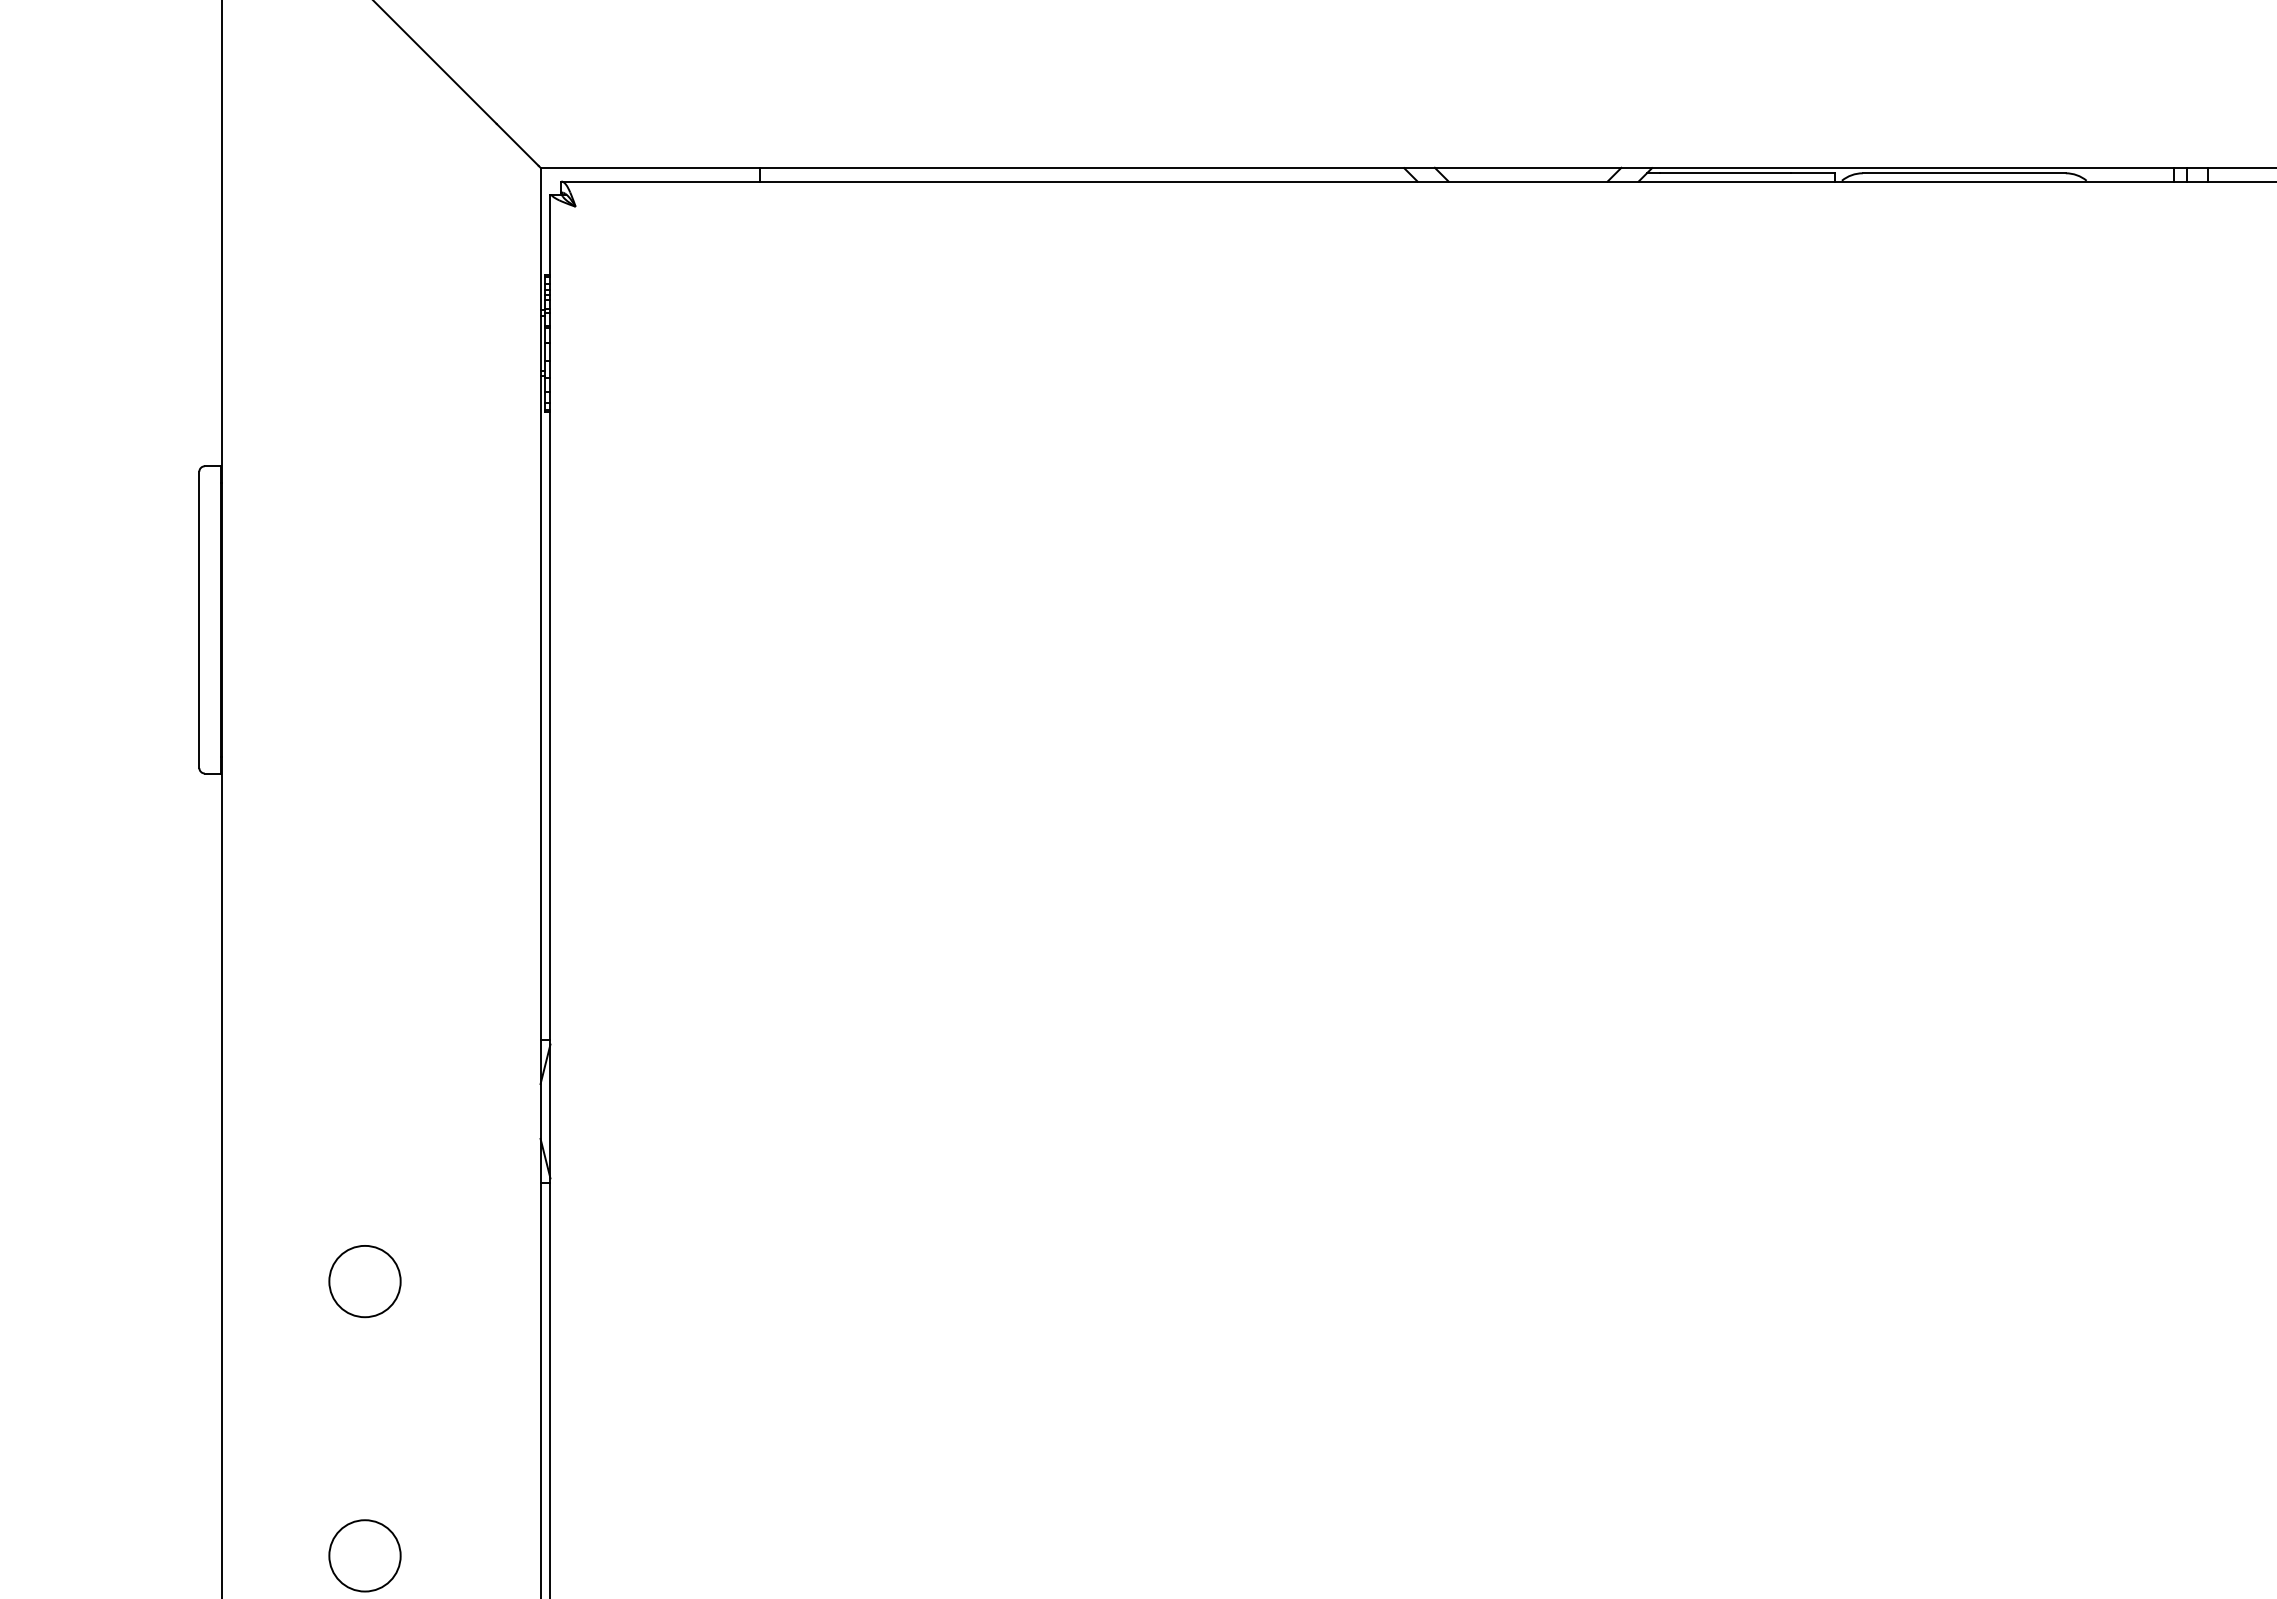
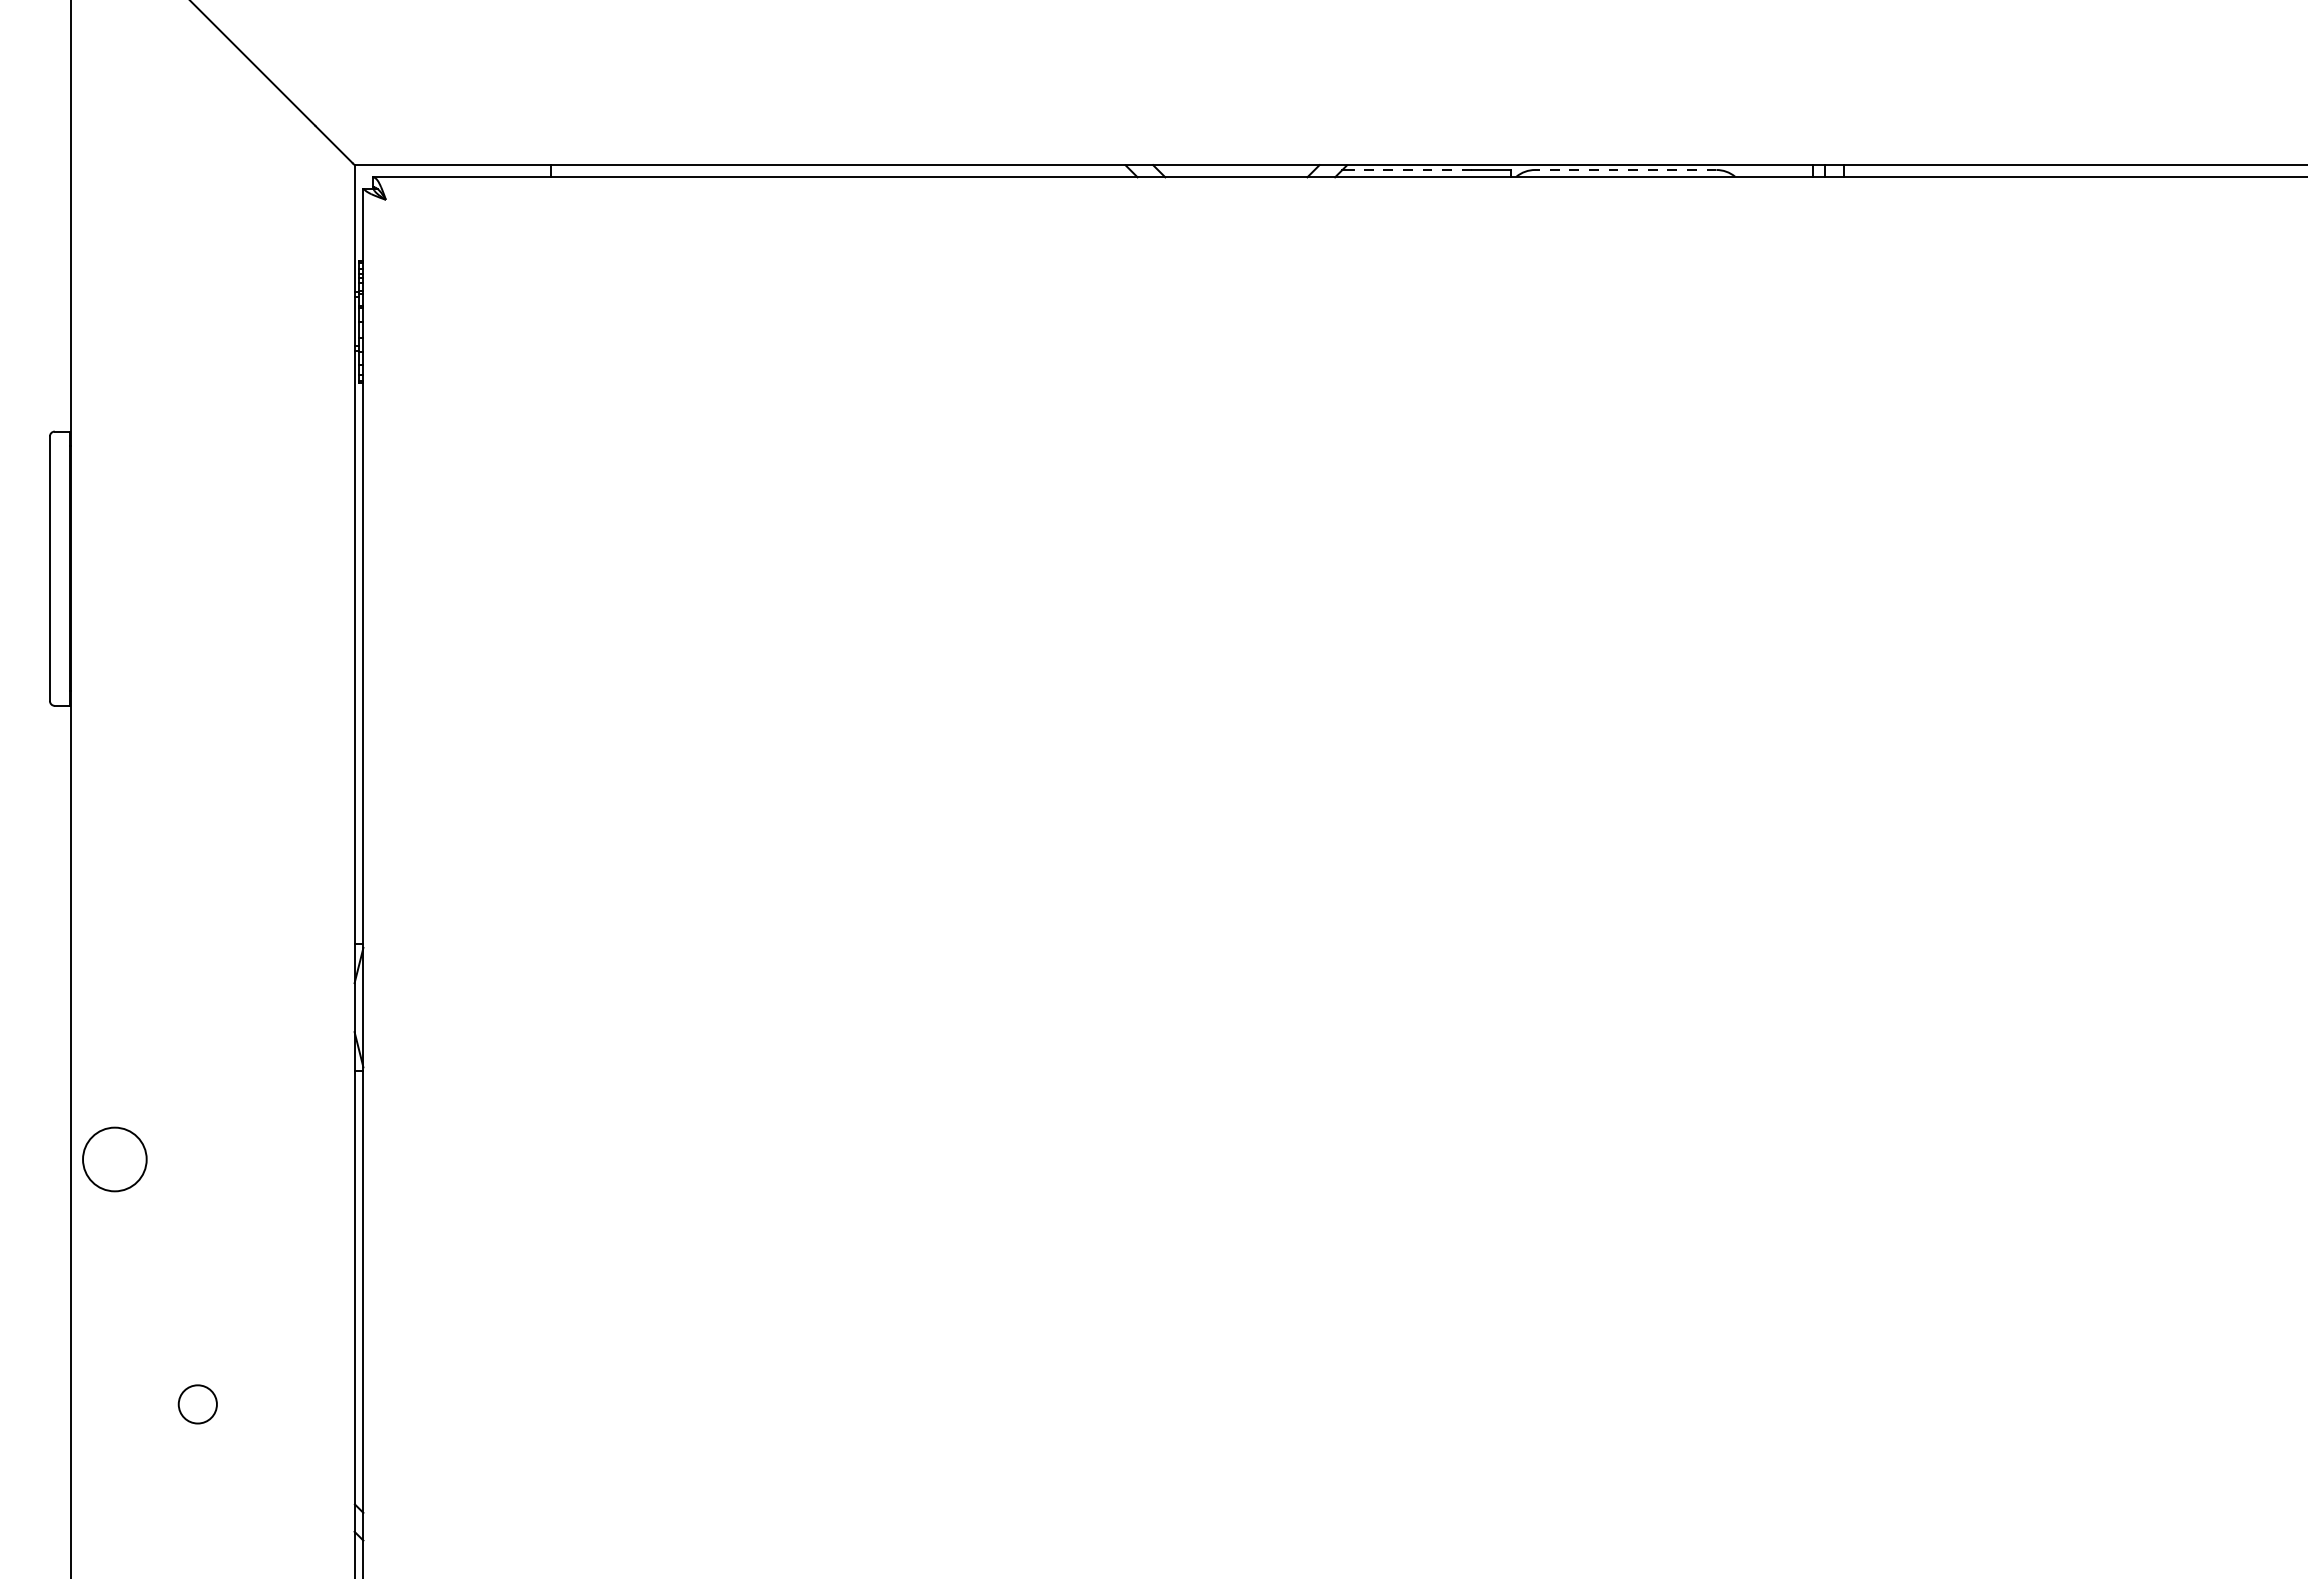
line: (1725, 172) -> (1412, 169), solid -> dashed
line: (1963, 172) -> (1625, 169), solid -> dashed
circle: (364, 1281) -> (114, 1159), moved
circle: (364, 1555) -> (197, 1404), size x0.6

